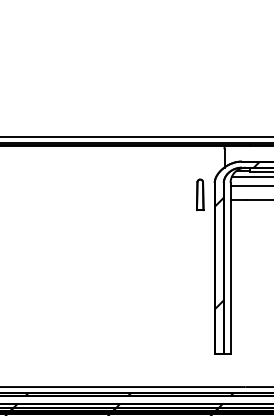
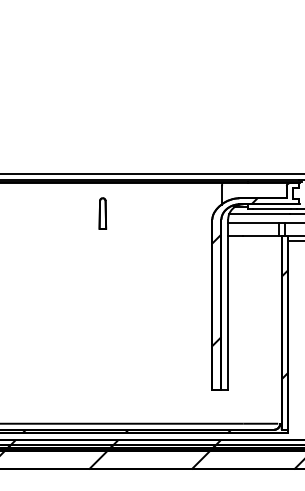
part: (199, 194) -> (102, 213), moved

